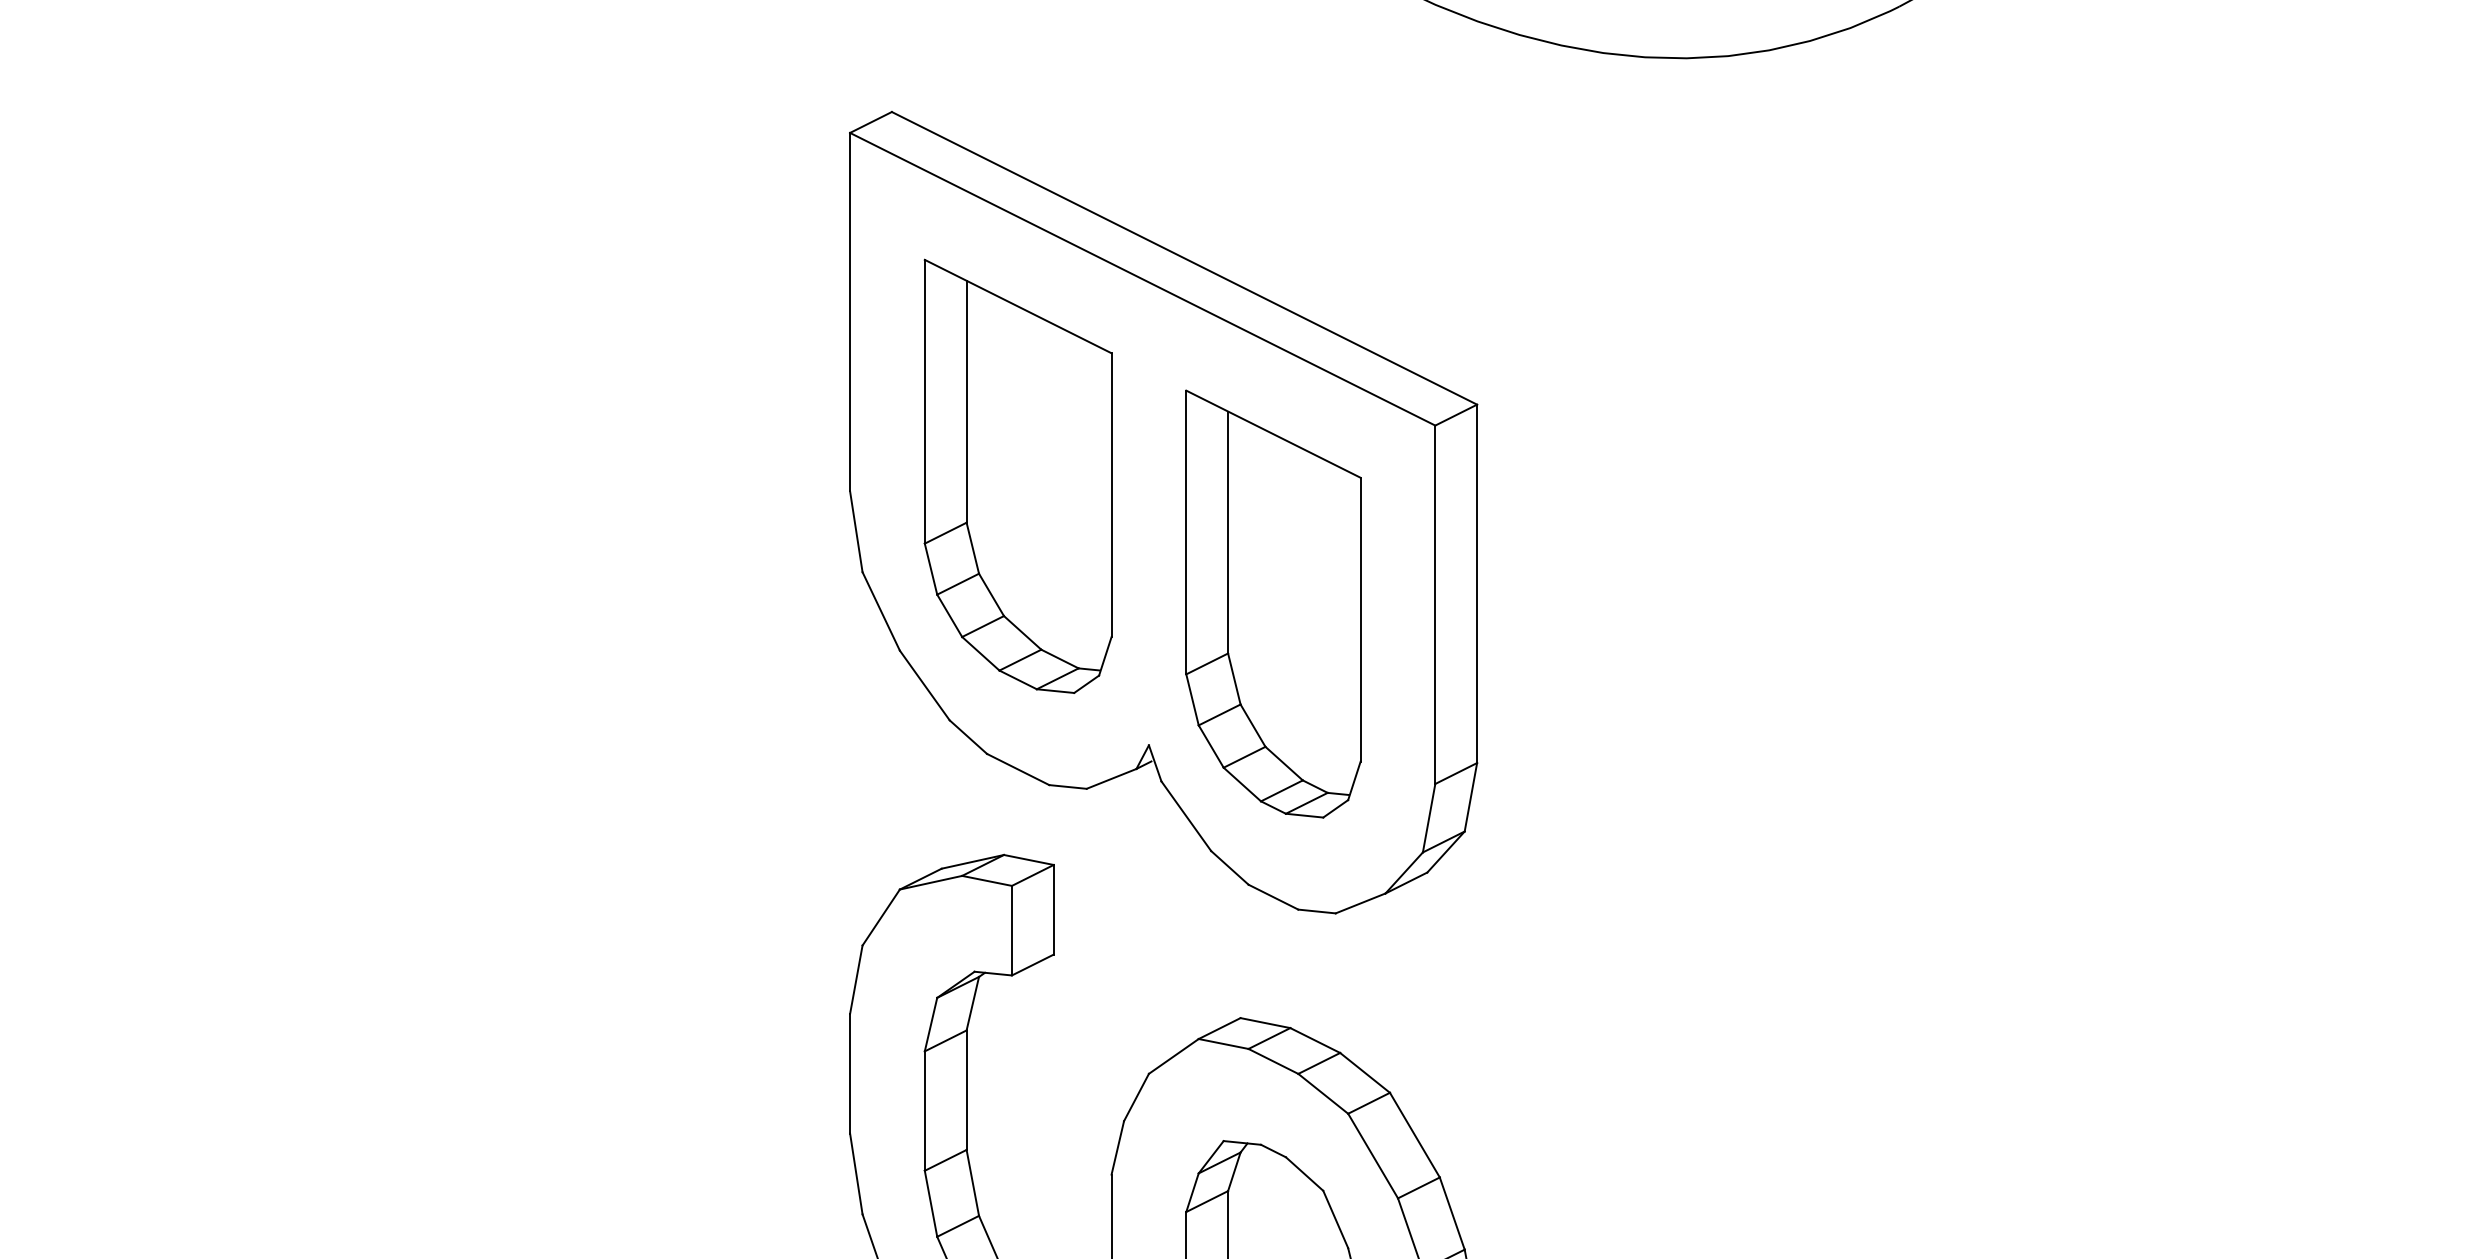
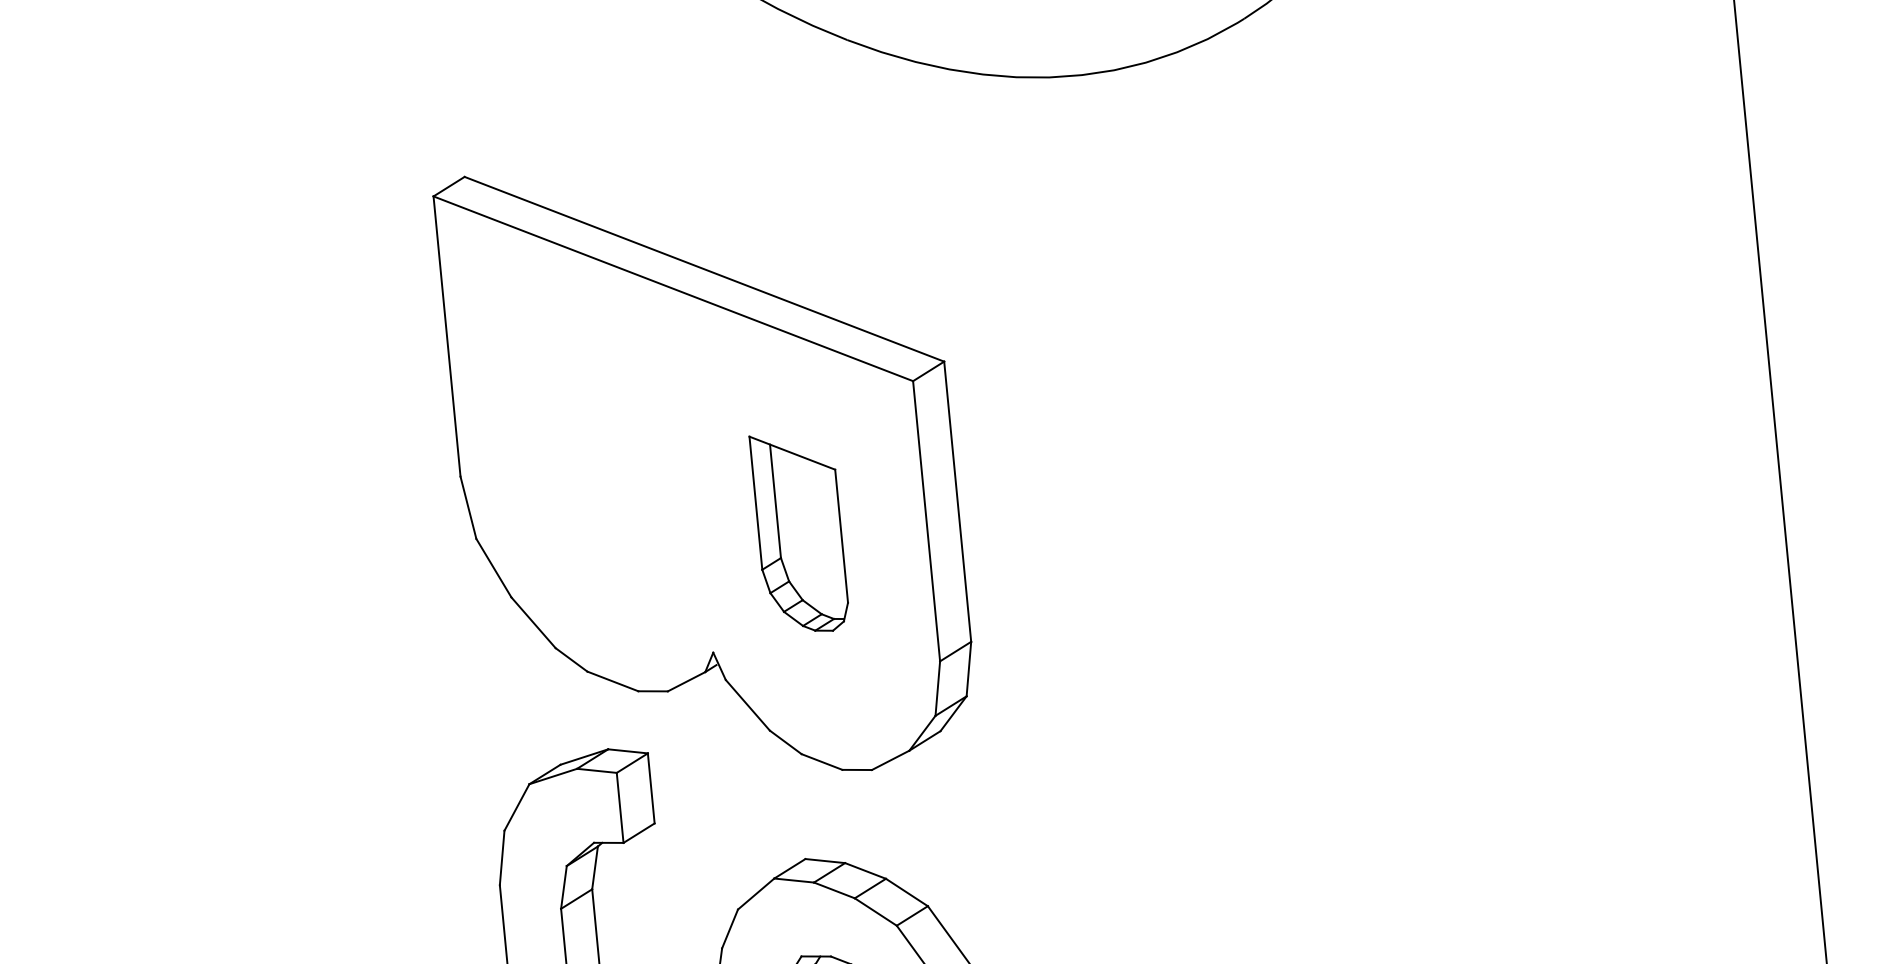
part: (1017, 475) -> (590, 451), removed
part: (1273, 603) -> (799, 532), size x0.6

